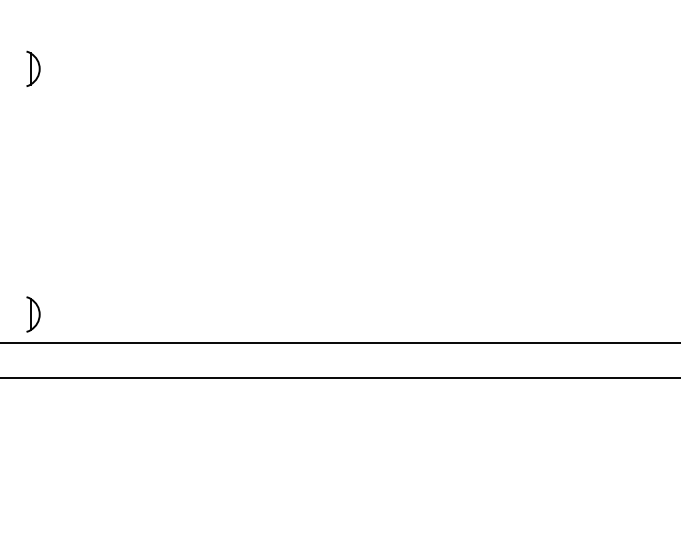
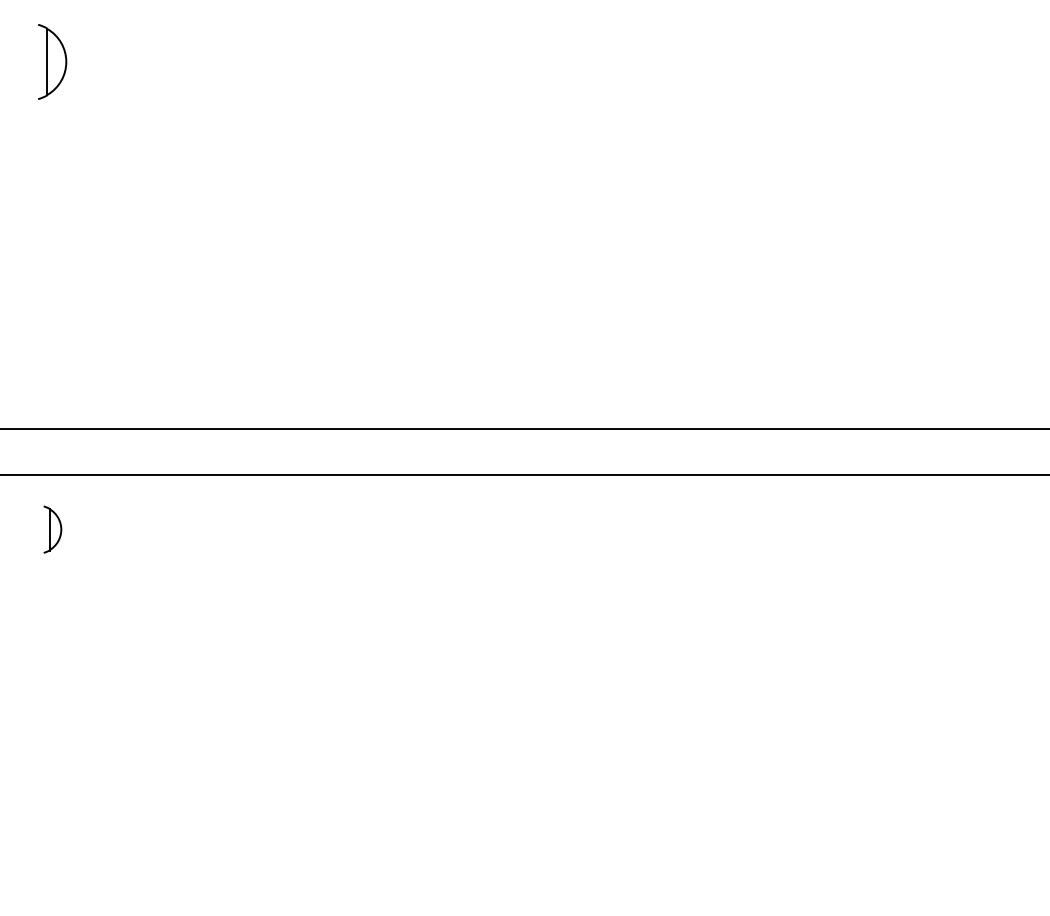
part: (33, 69) -> (52, 62), size x1.6
part: (33, 314) -> (52, 529), moved

